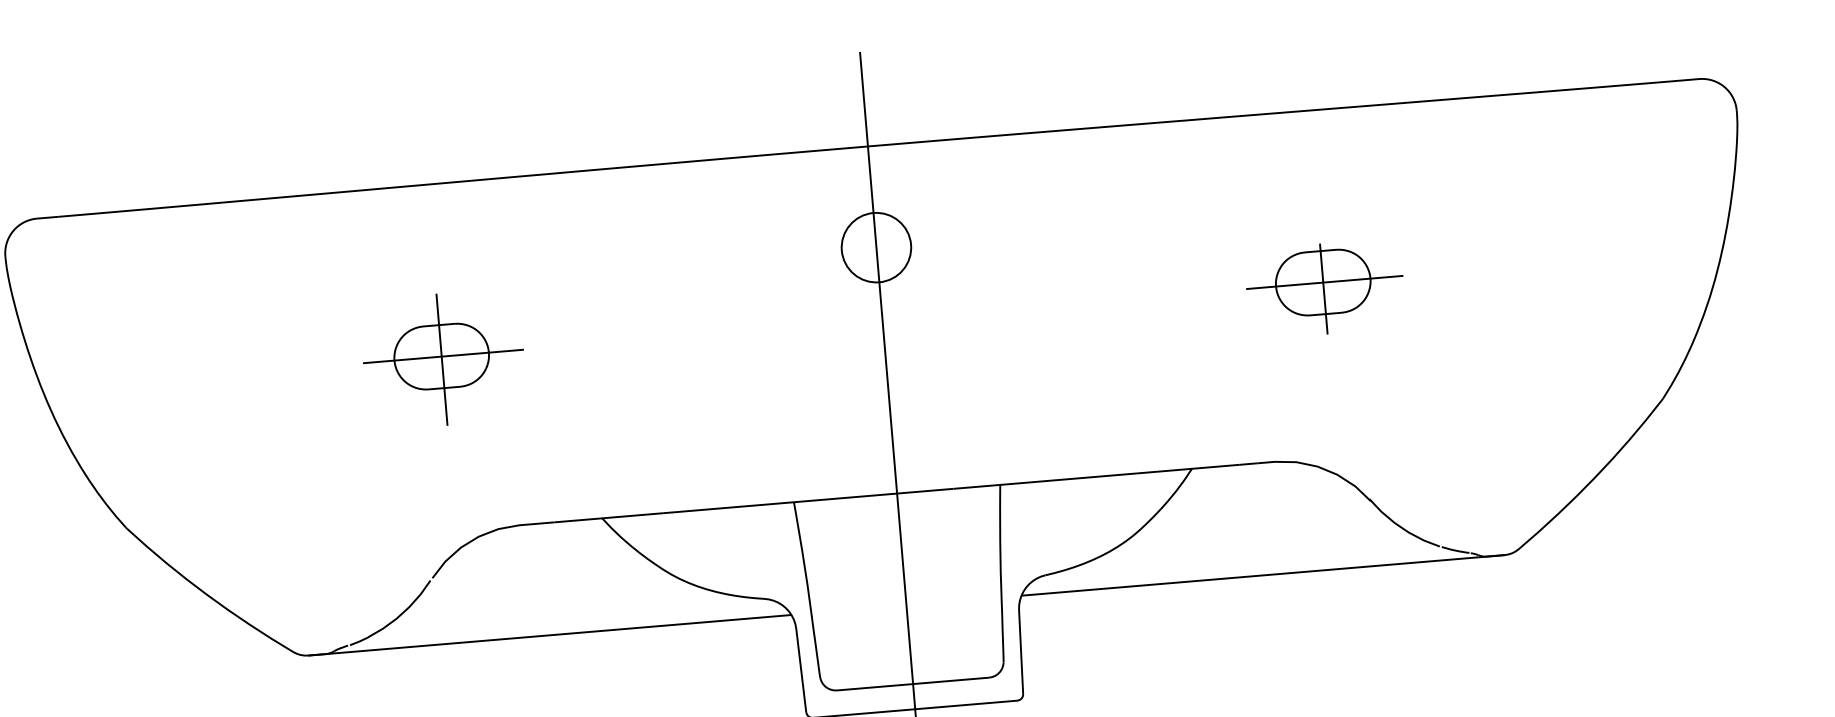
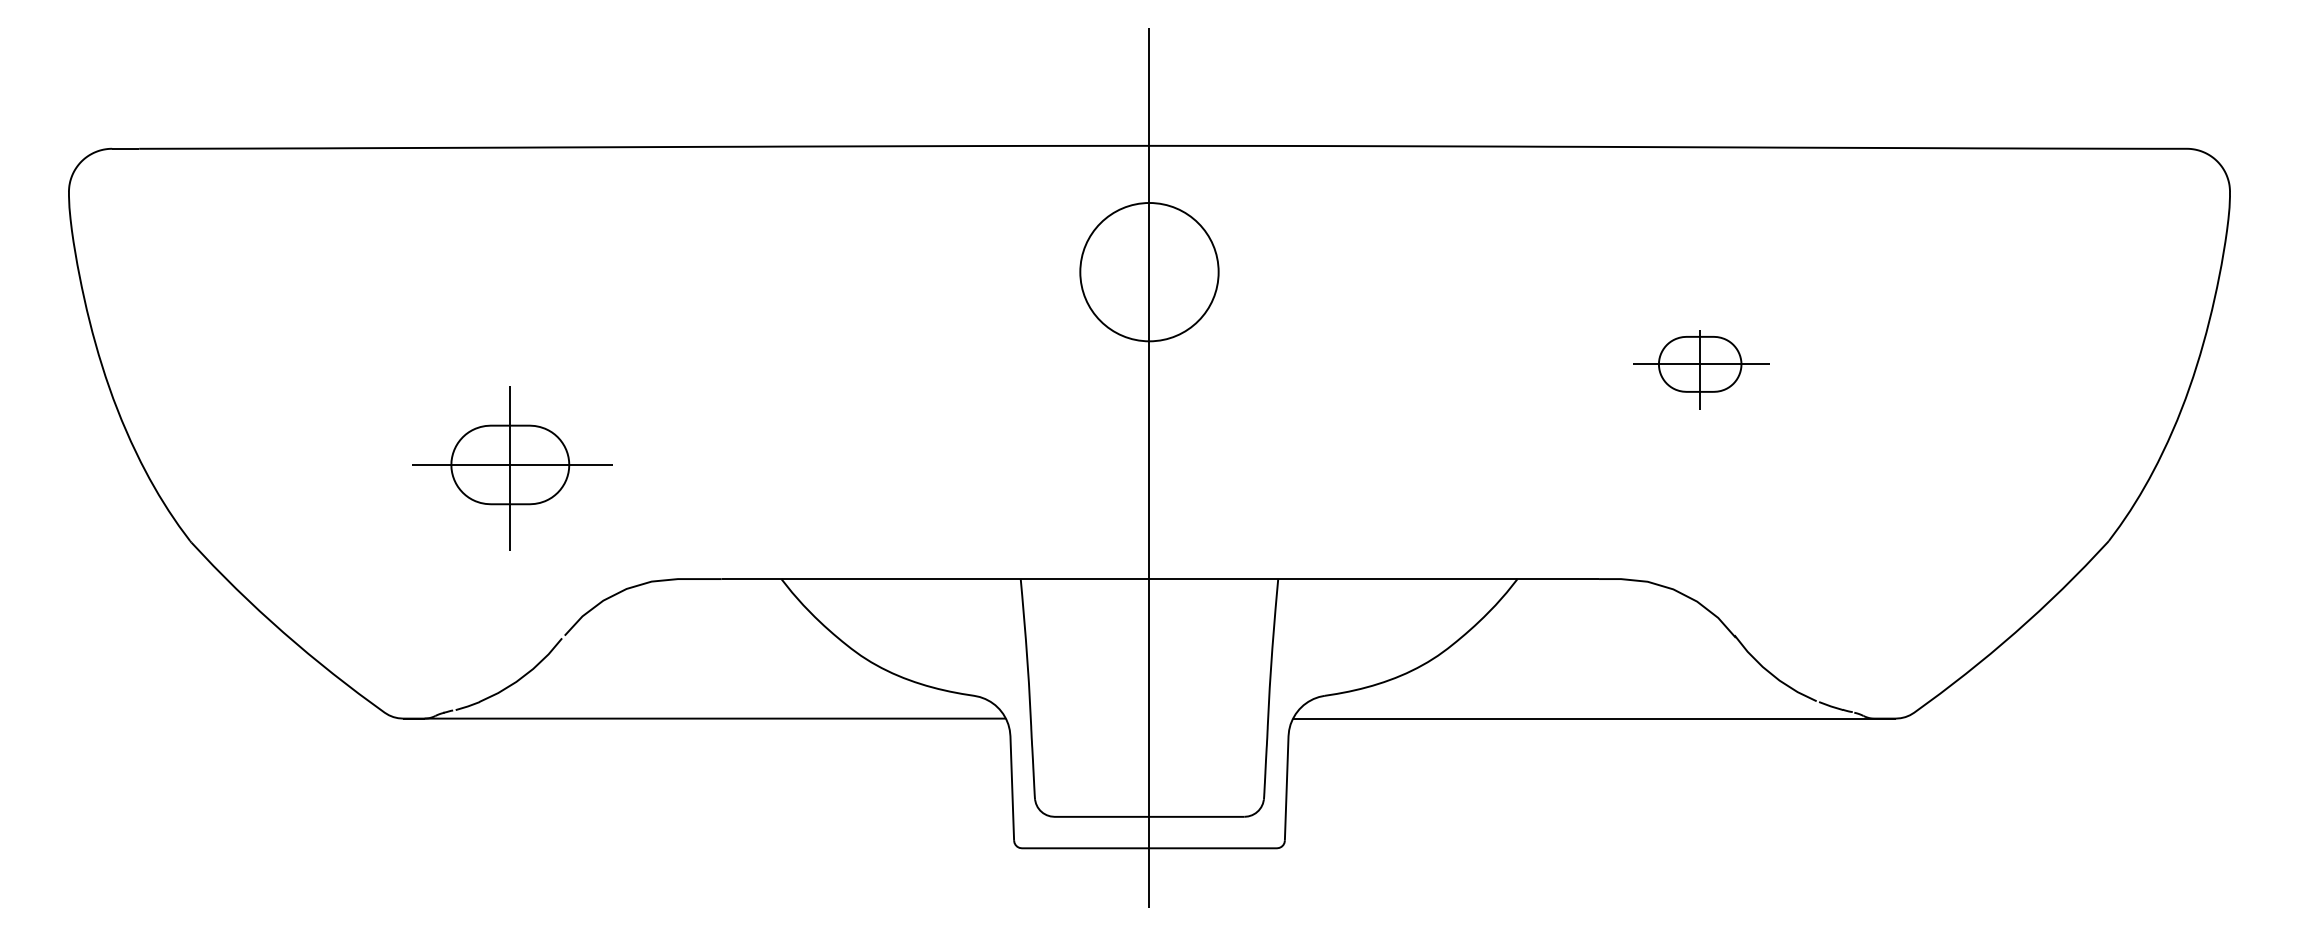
circle: (876, 247) -> (1149, 271), size x1.6
part: (1325, 288) -> (1701, 369), size x0.7
part: (443, 359) -> (512, 468), moved

